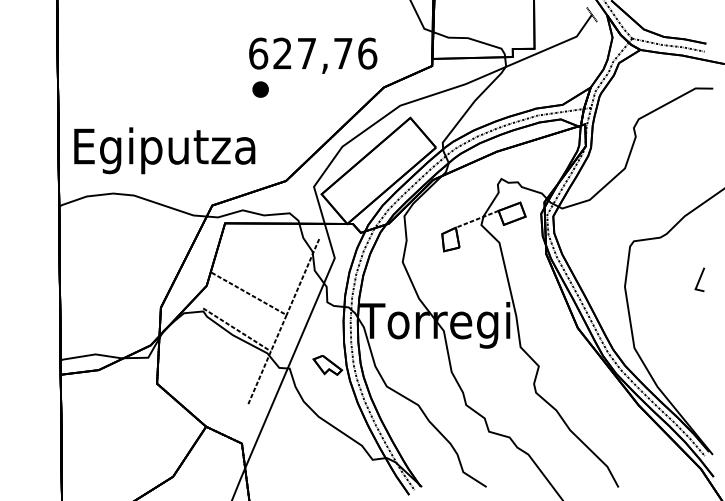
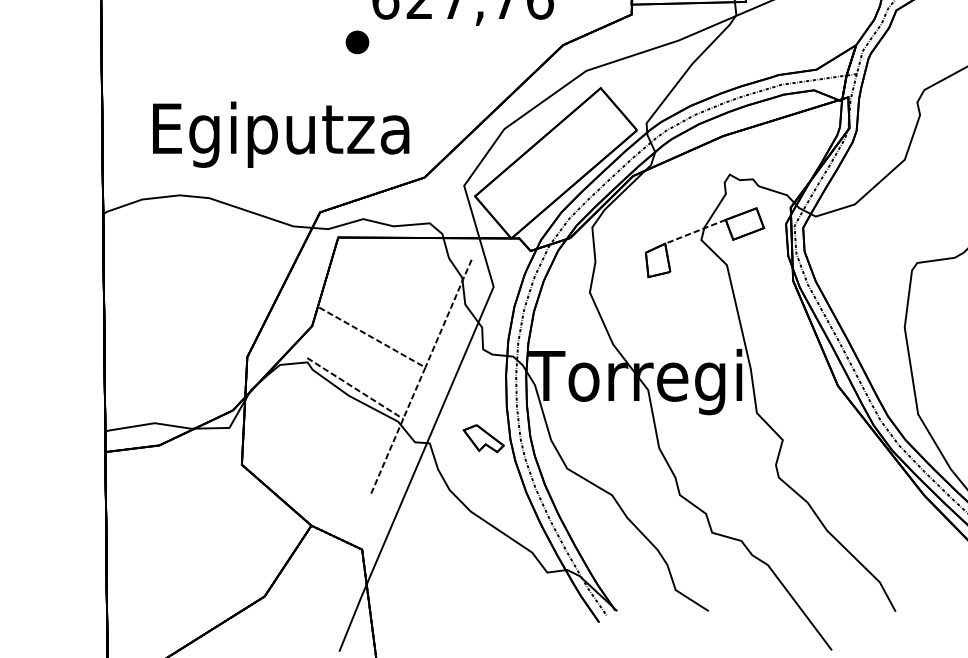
part: (260, 89) -> (357, 42), moved
text: (164, 150) -> (280, 134), moved

